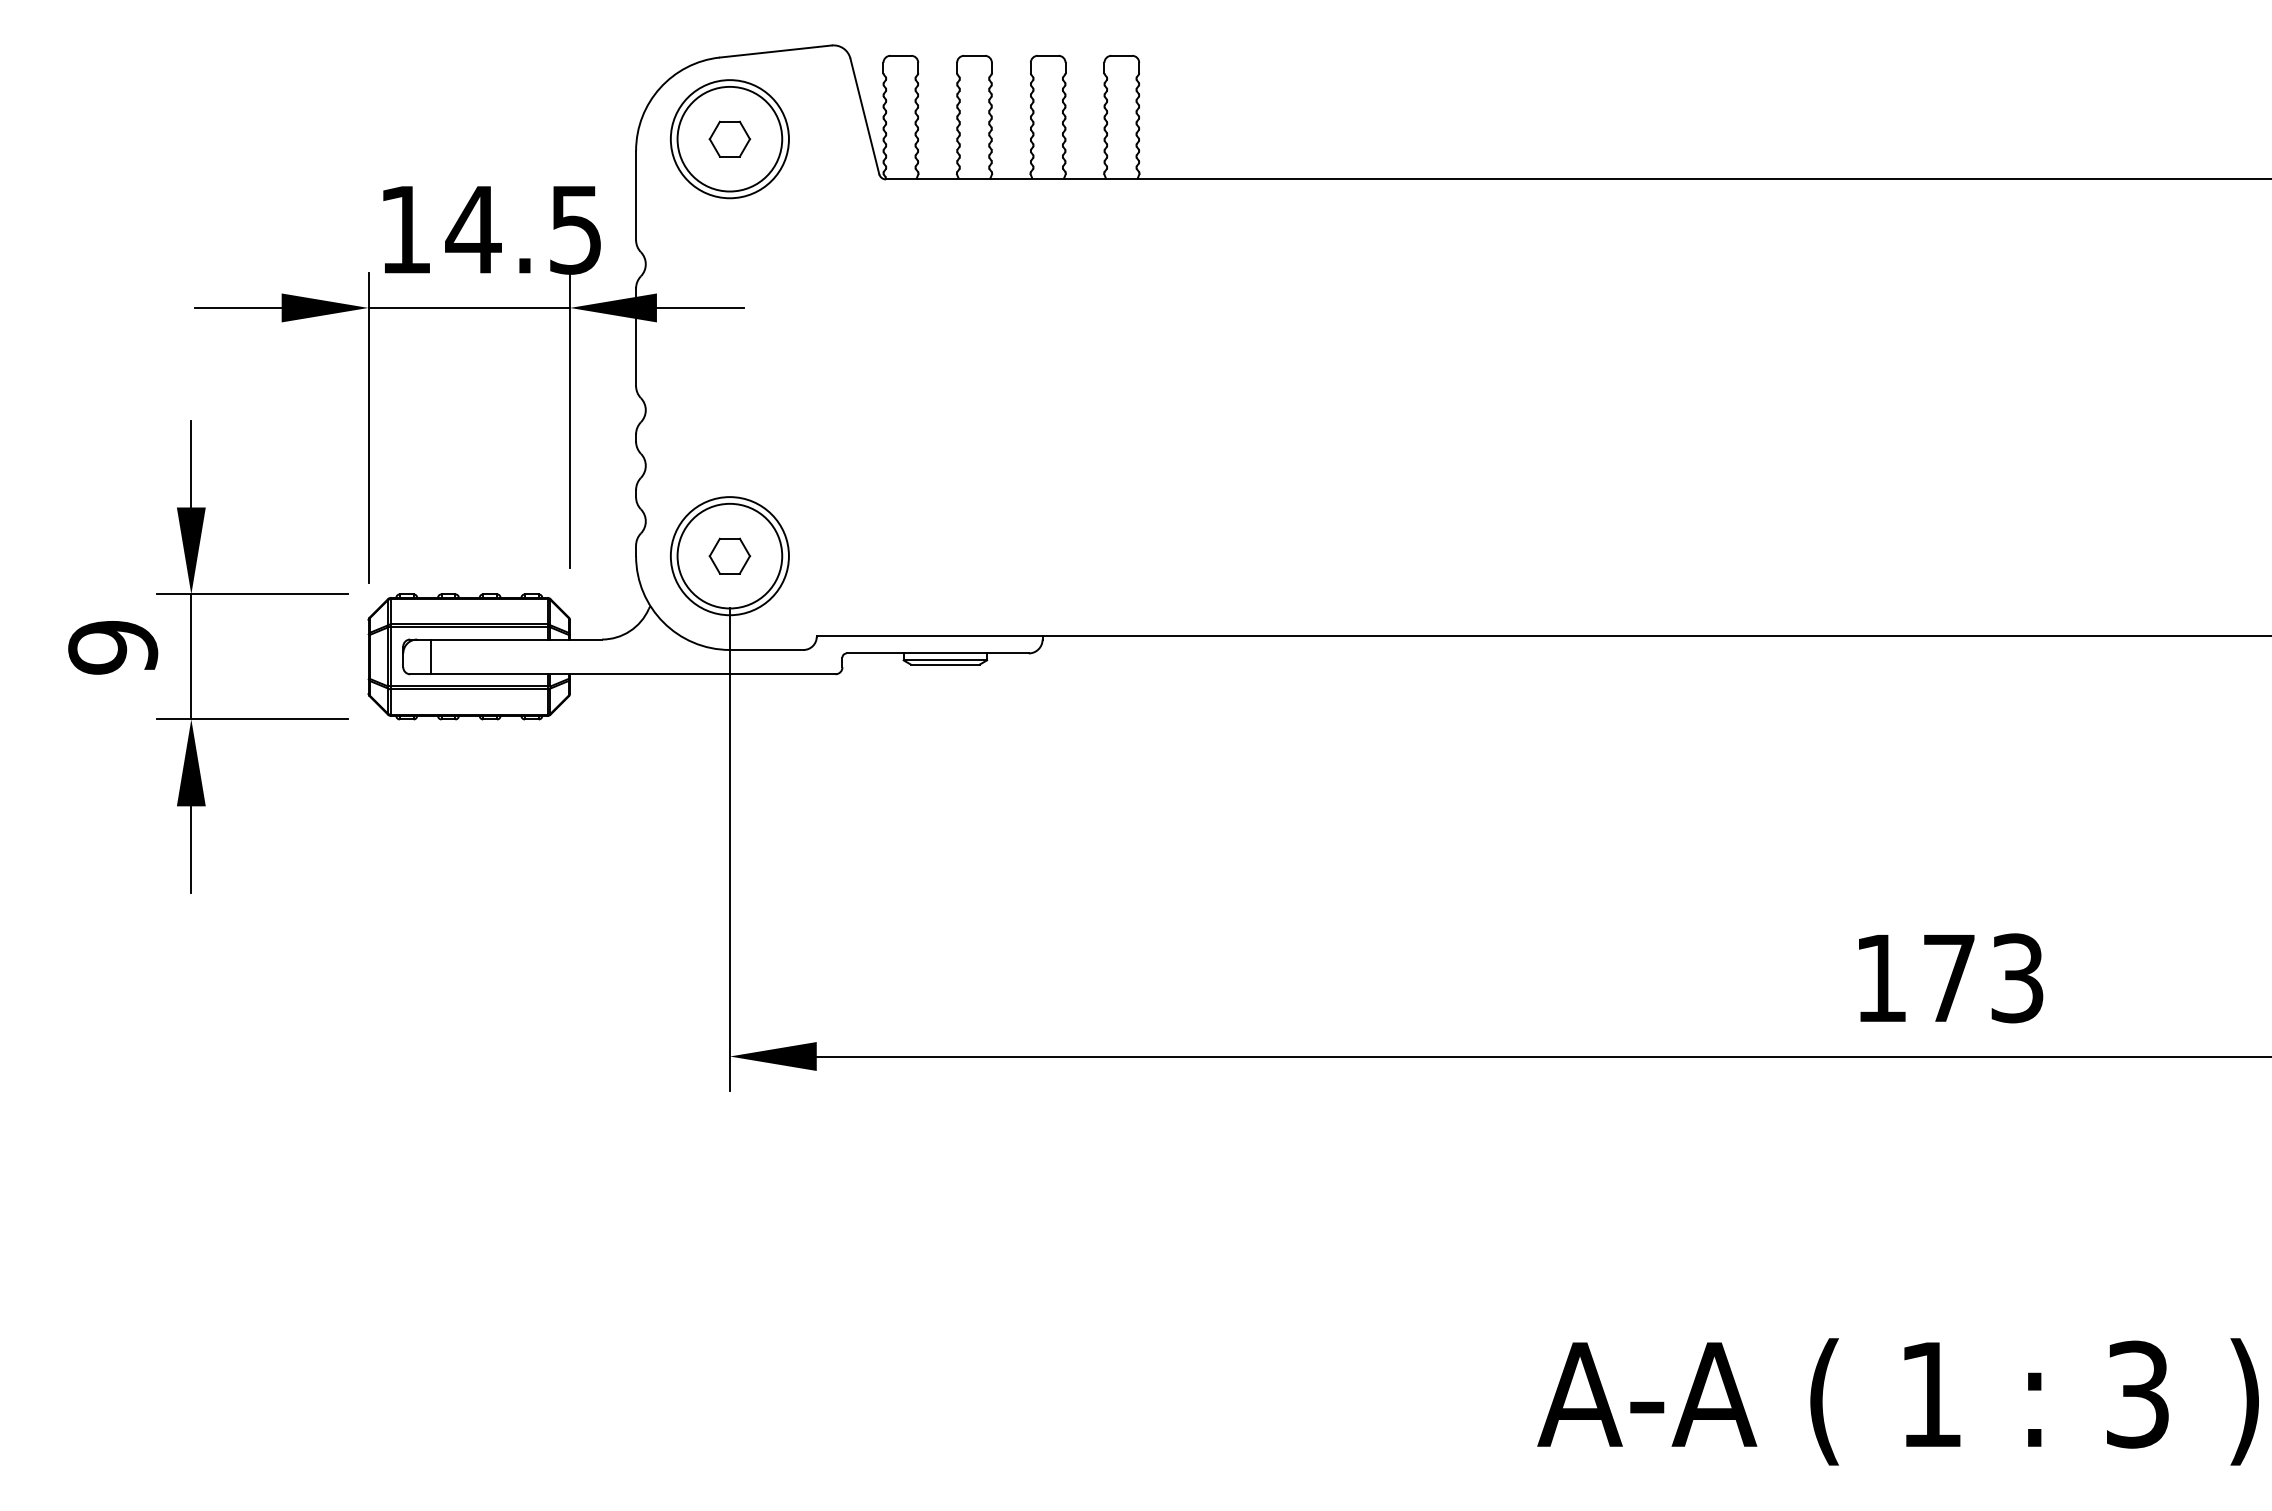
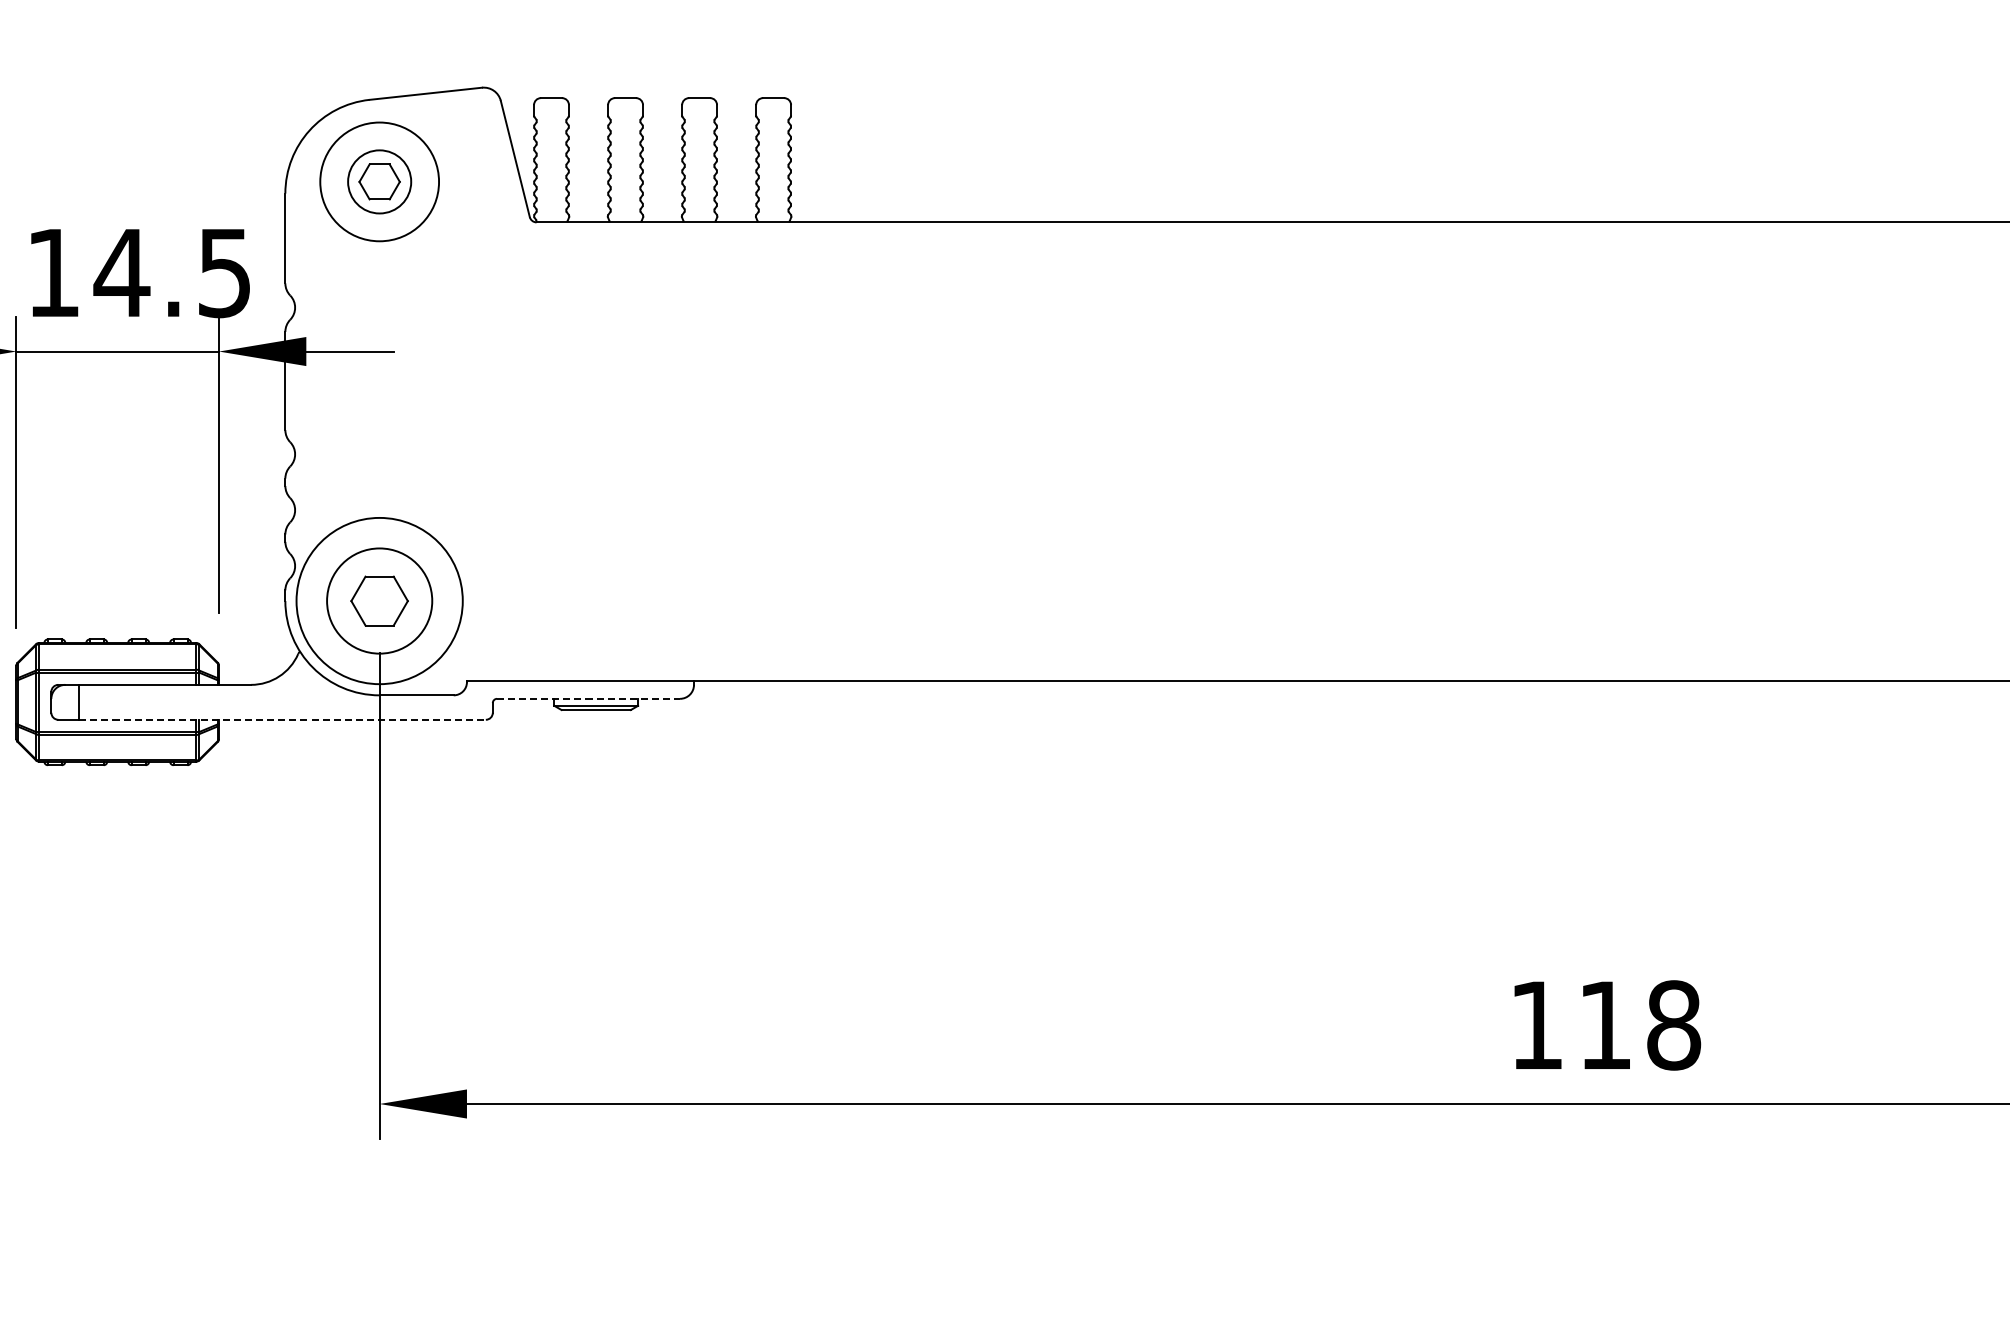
circle: (729, 138) -> (379, 181), size x0.6
part: (729, 555) -> (379, 600), size x1.4
circle: (729, 556) -> (379, 601), size x1.4
line: (938, 653) -> (589, 698), solid -> dashed
line: (633, 674) -> (282, 720), solid -> dashed
text: (1984, 978) -> (1640, 1025), 173 -> 118

